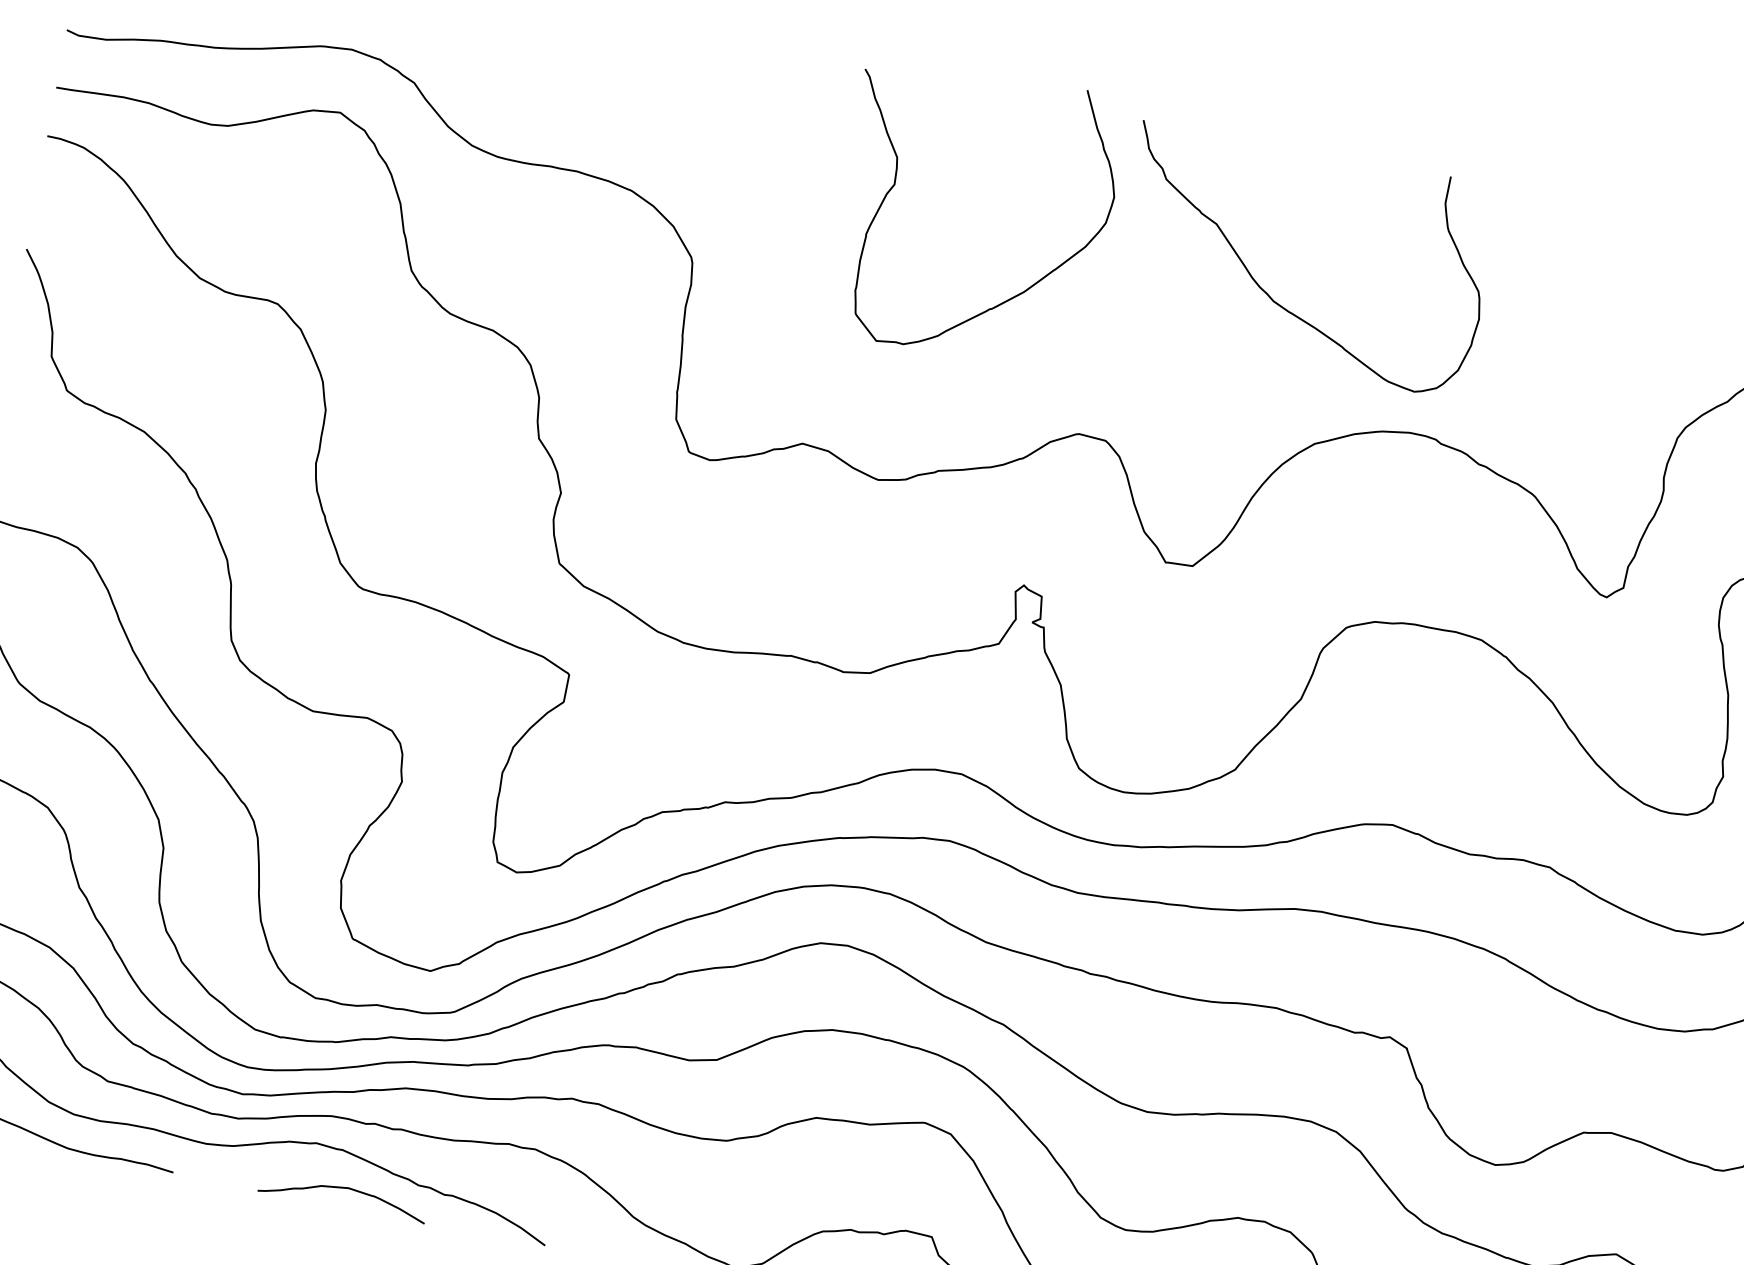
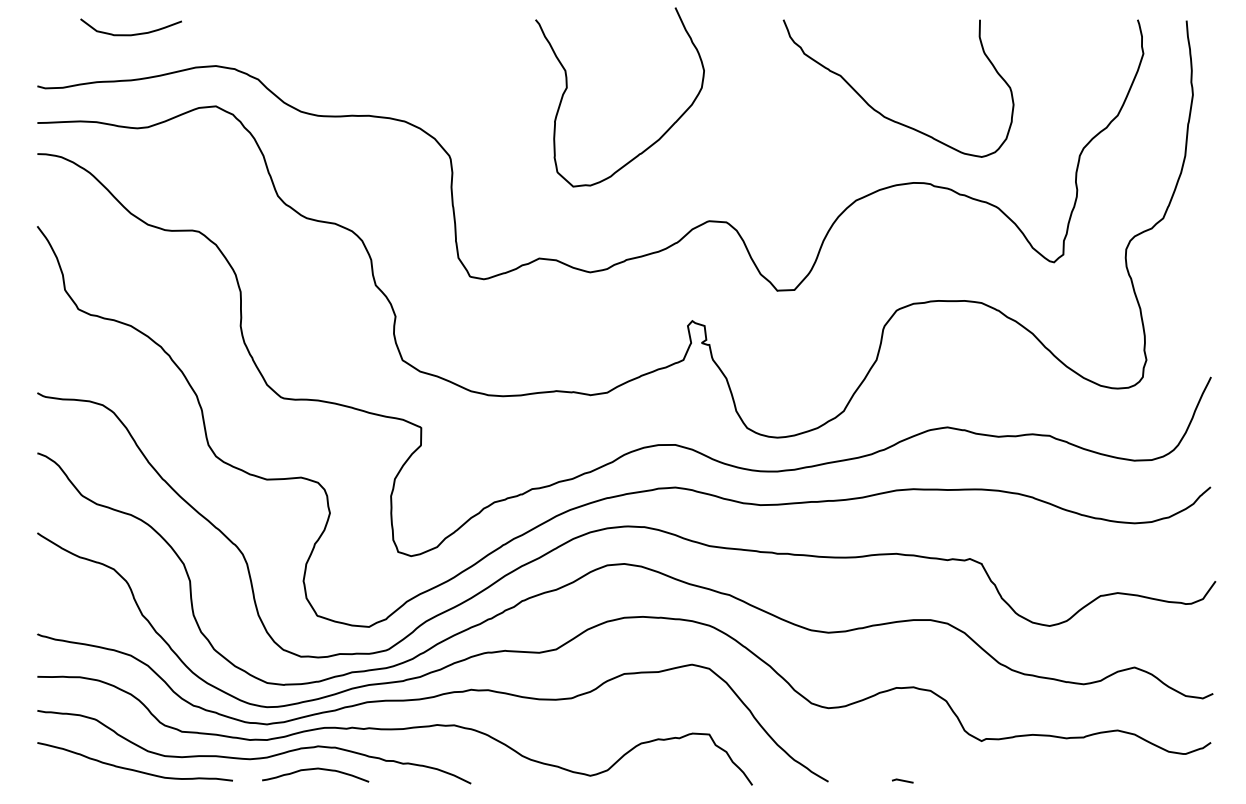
curve: (1268, 293) -> (880, 112), moved
curve: (344, 1188) -> (315, 769), moved

